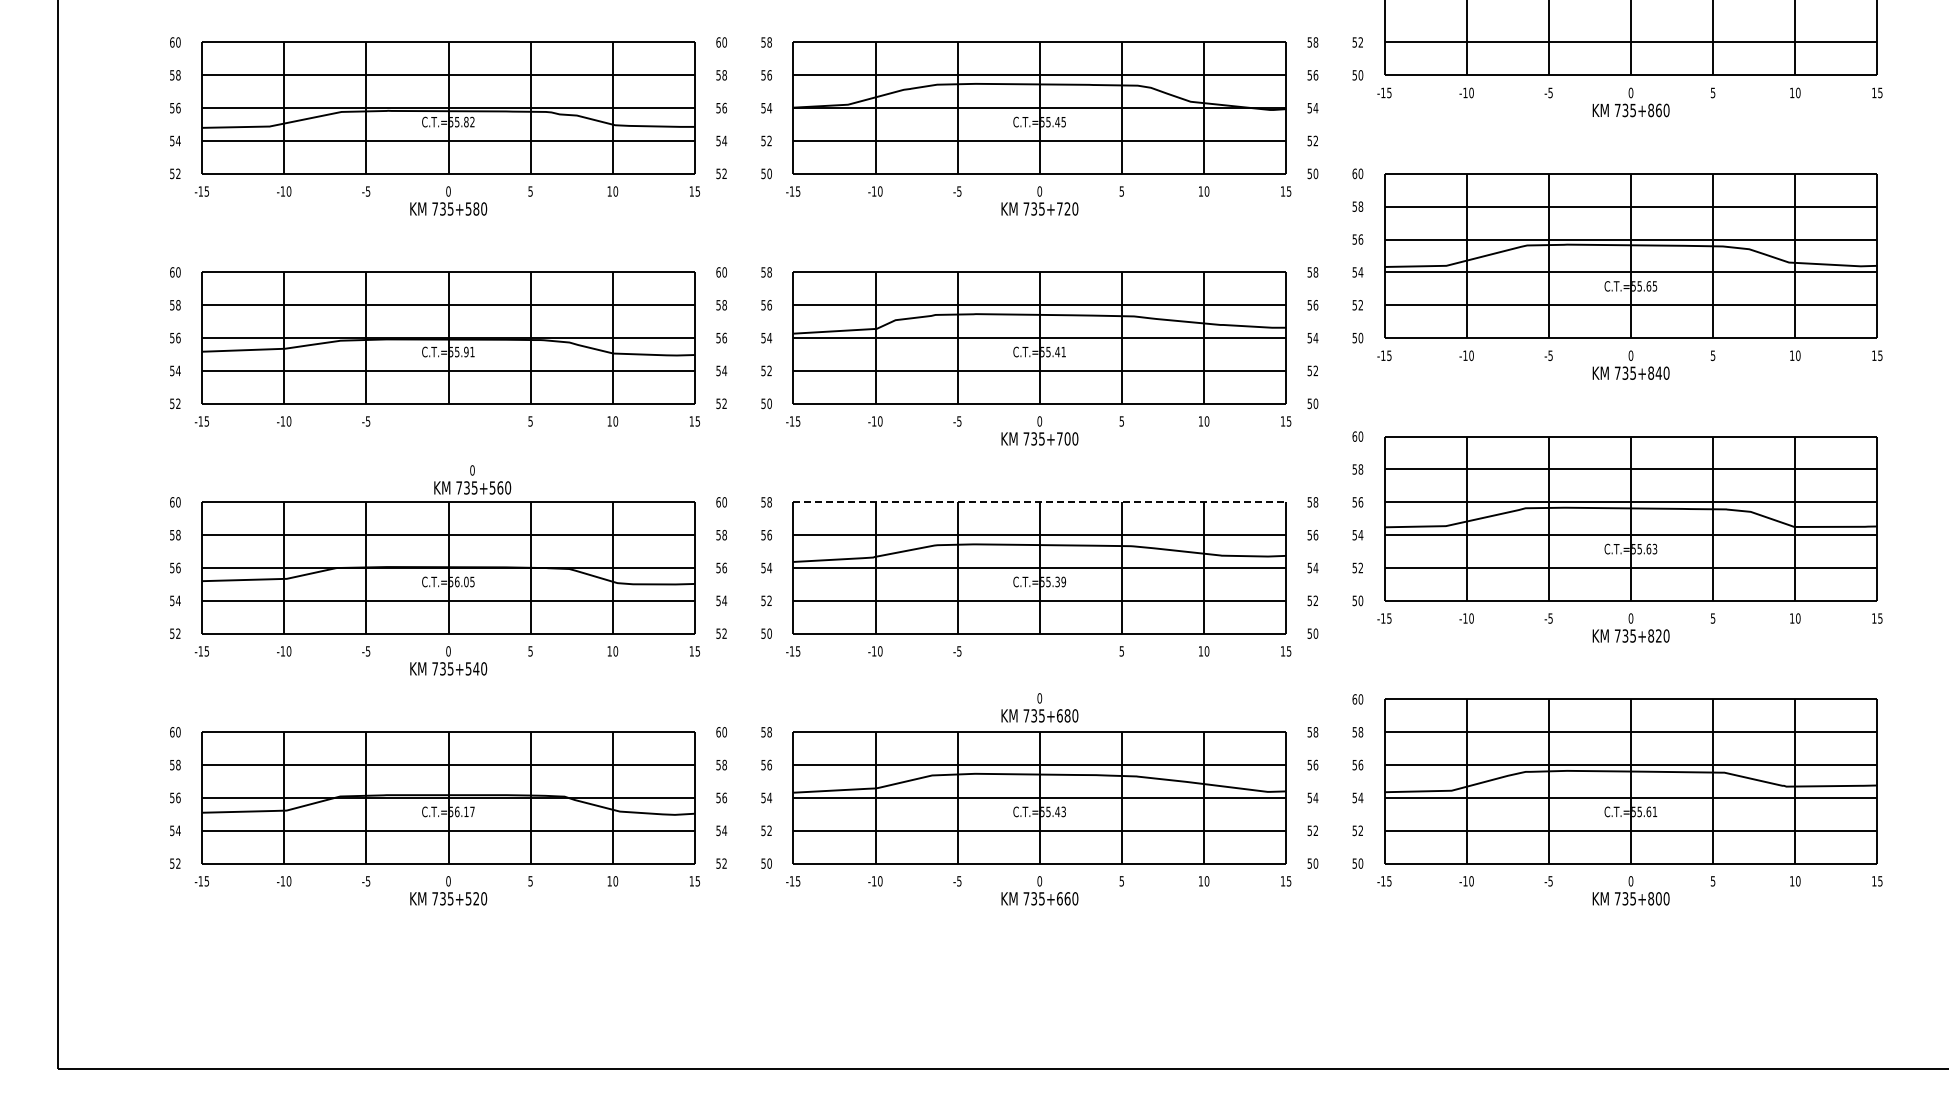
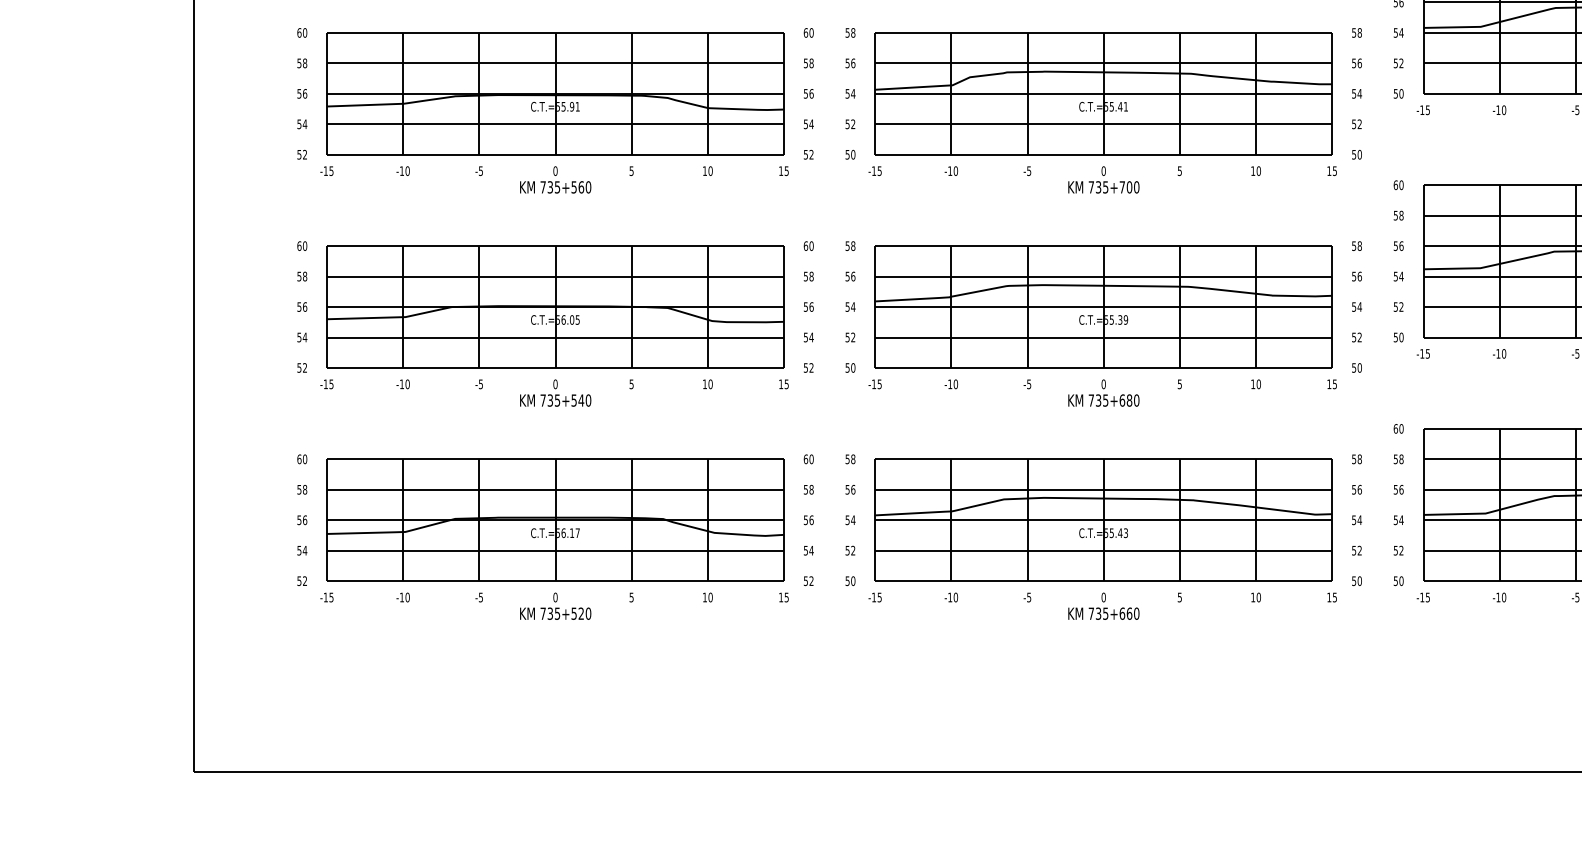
text: (472, 479) -> (555, 179), moved
line: (1040, 502) -> (1104, 246), dashed -> solid
text: (1039, 707) -> (1103, 392), moved

